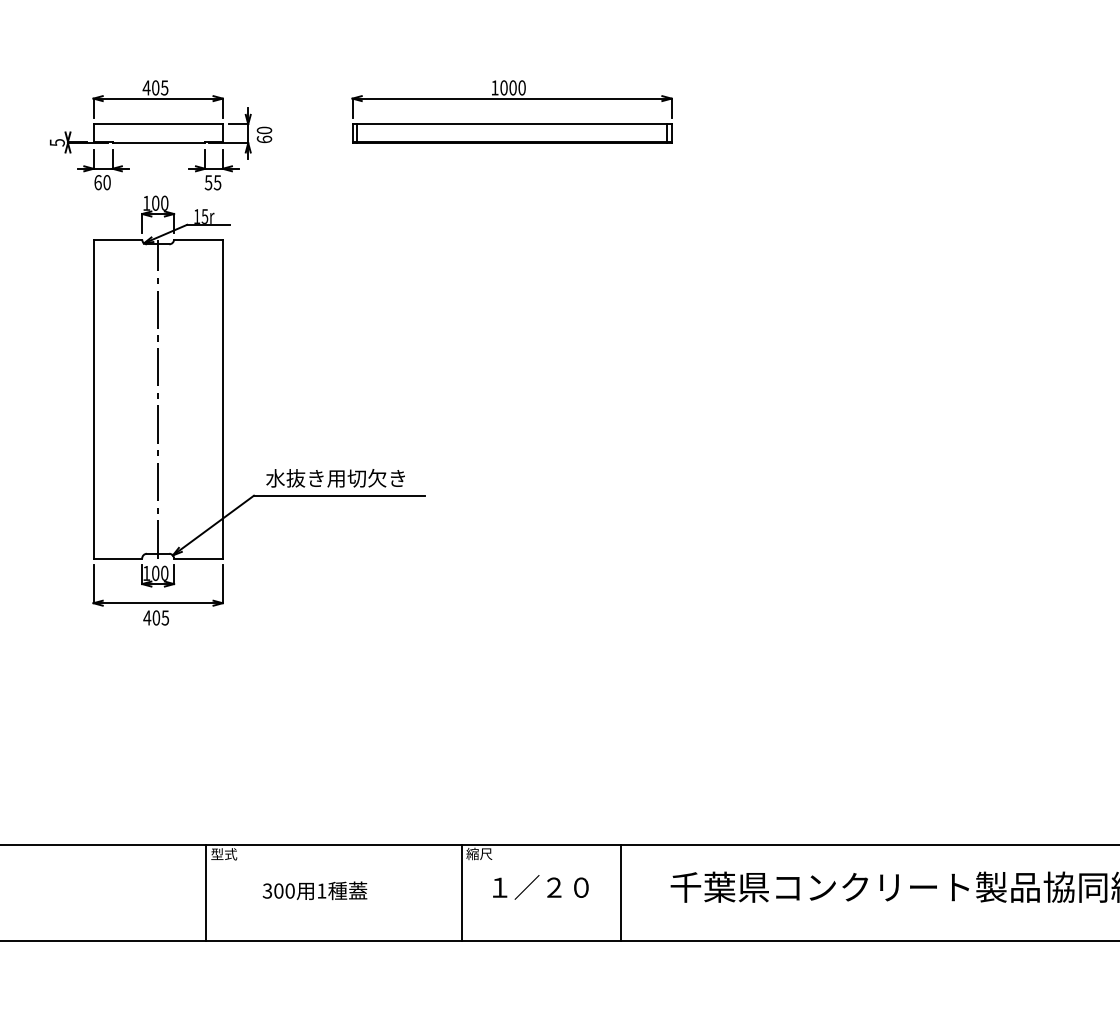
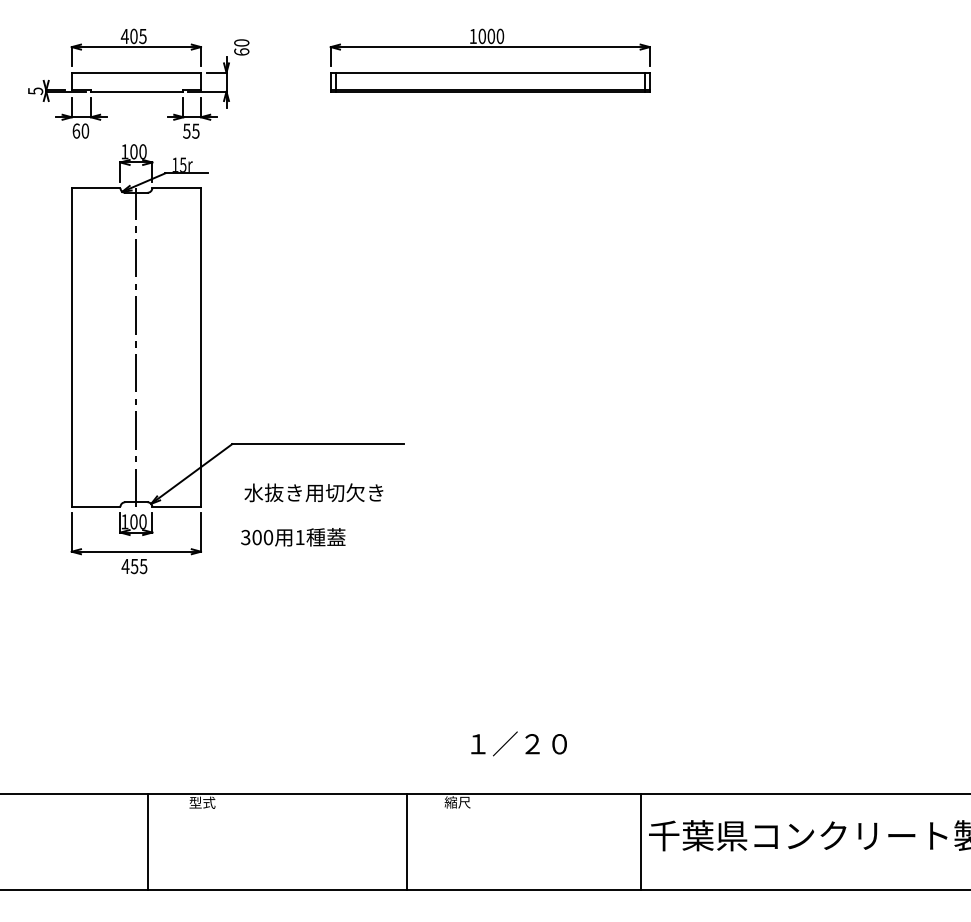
text: (264, 134) -> (241, 46), moved
text: (335, 478) -> (313, 492), moved
text: (156, 617) -> (134, 565), 405 -> 455
text: (540, 887) -> (518, 743), moved
text: (314, 890) -> (292, 536), moved
line: (206, 893) -> (147, 841), moved
line: (461, 893) -> (406, 841), moved
line: (621, 893) -> (641, 841), moved

